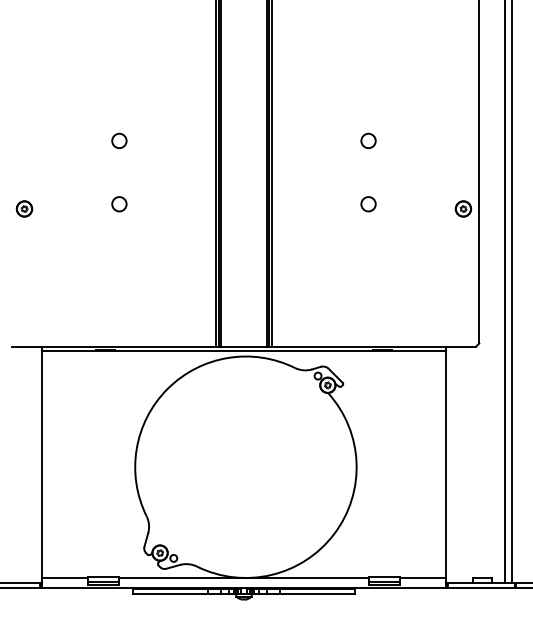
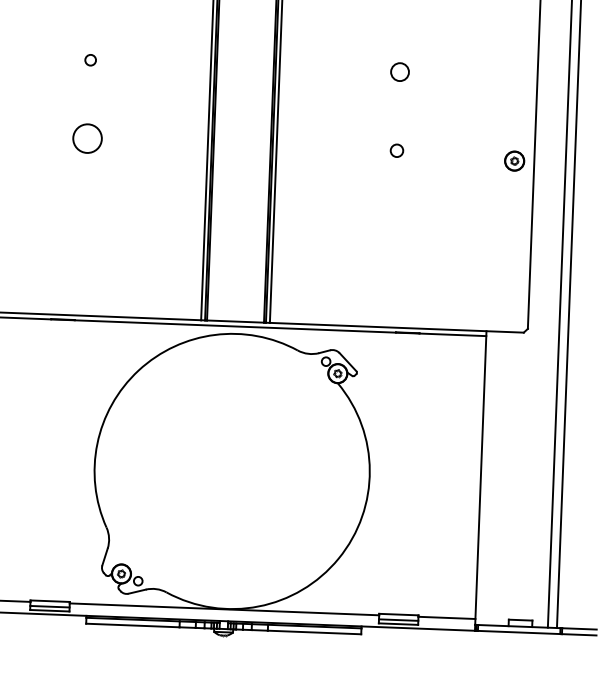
circle: (119, 140) -> (90, 59), size x0.6
circle: (119, 204) -> (87, 139), size x1.6
circle: (368, 204) -> (396, 151), size x0.7

